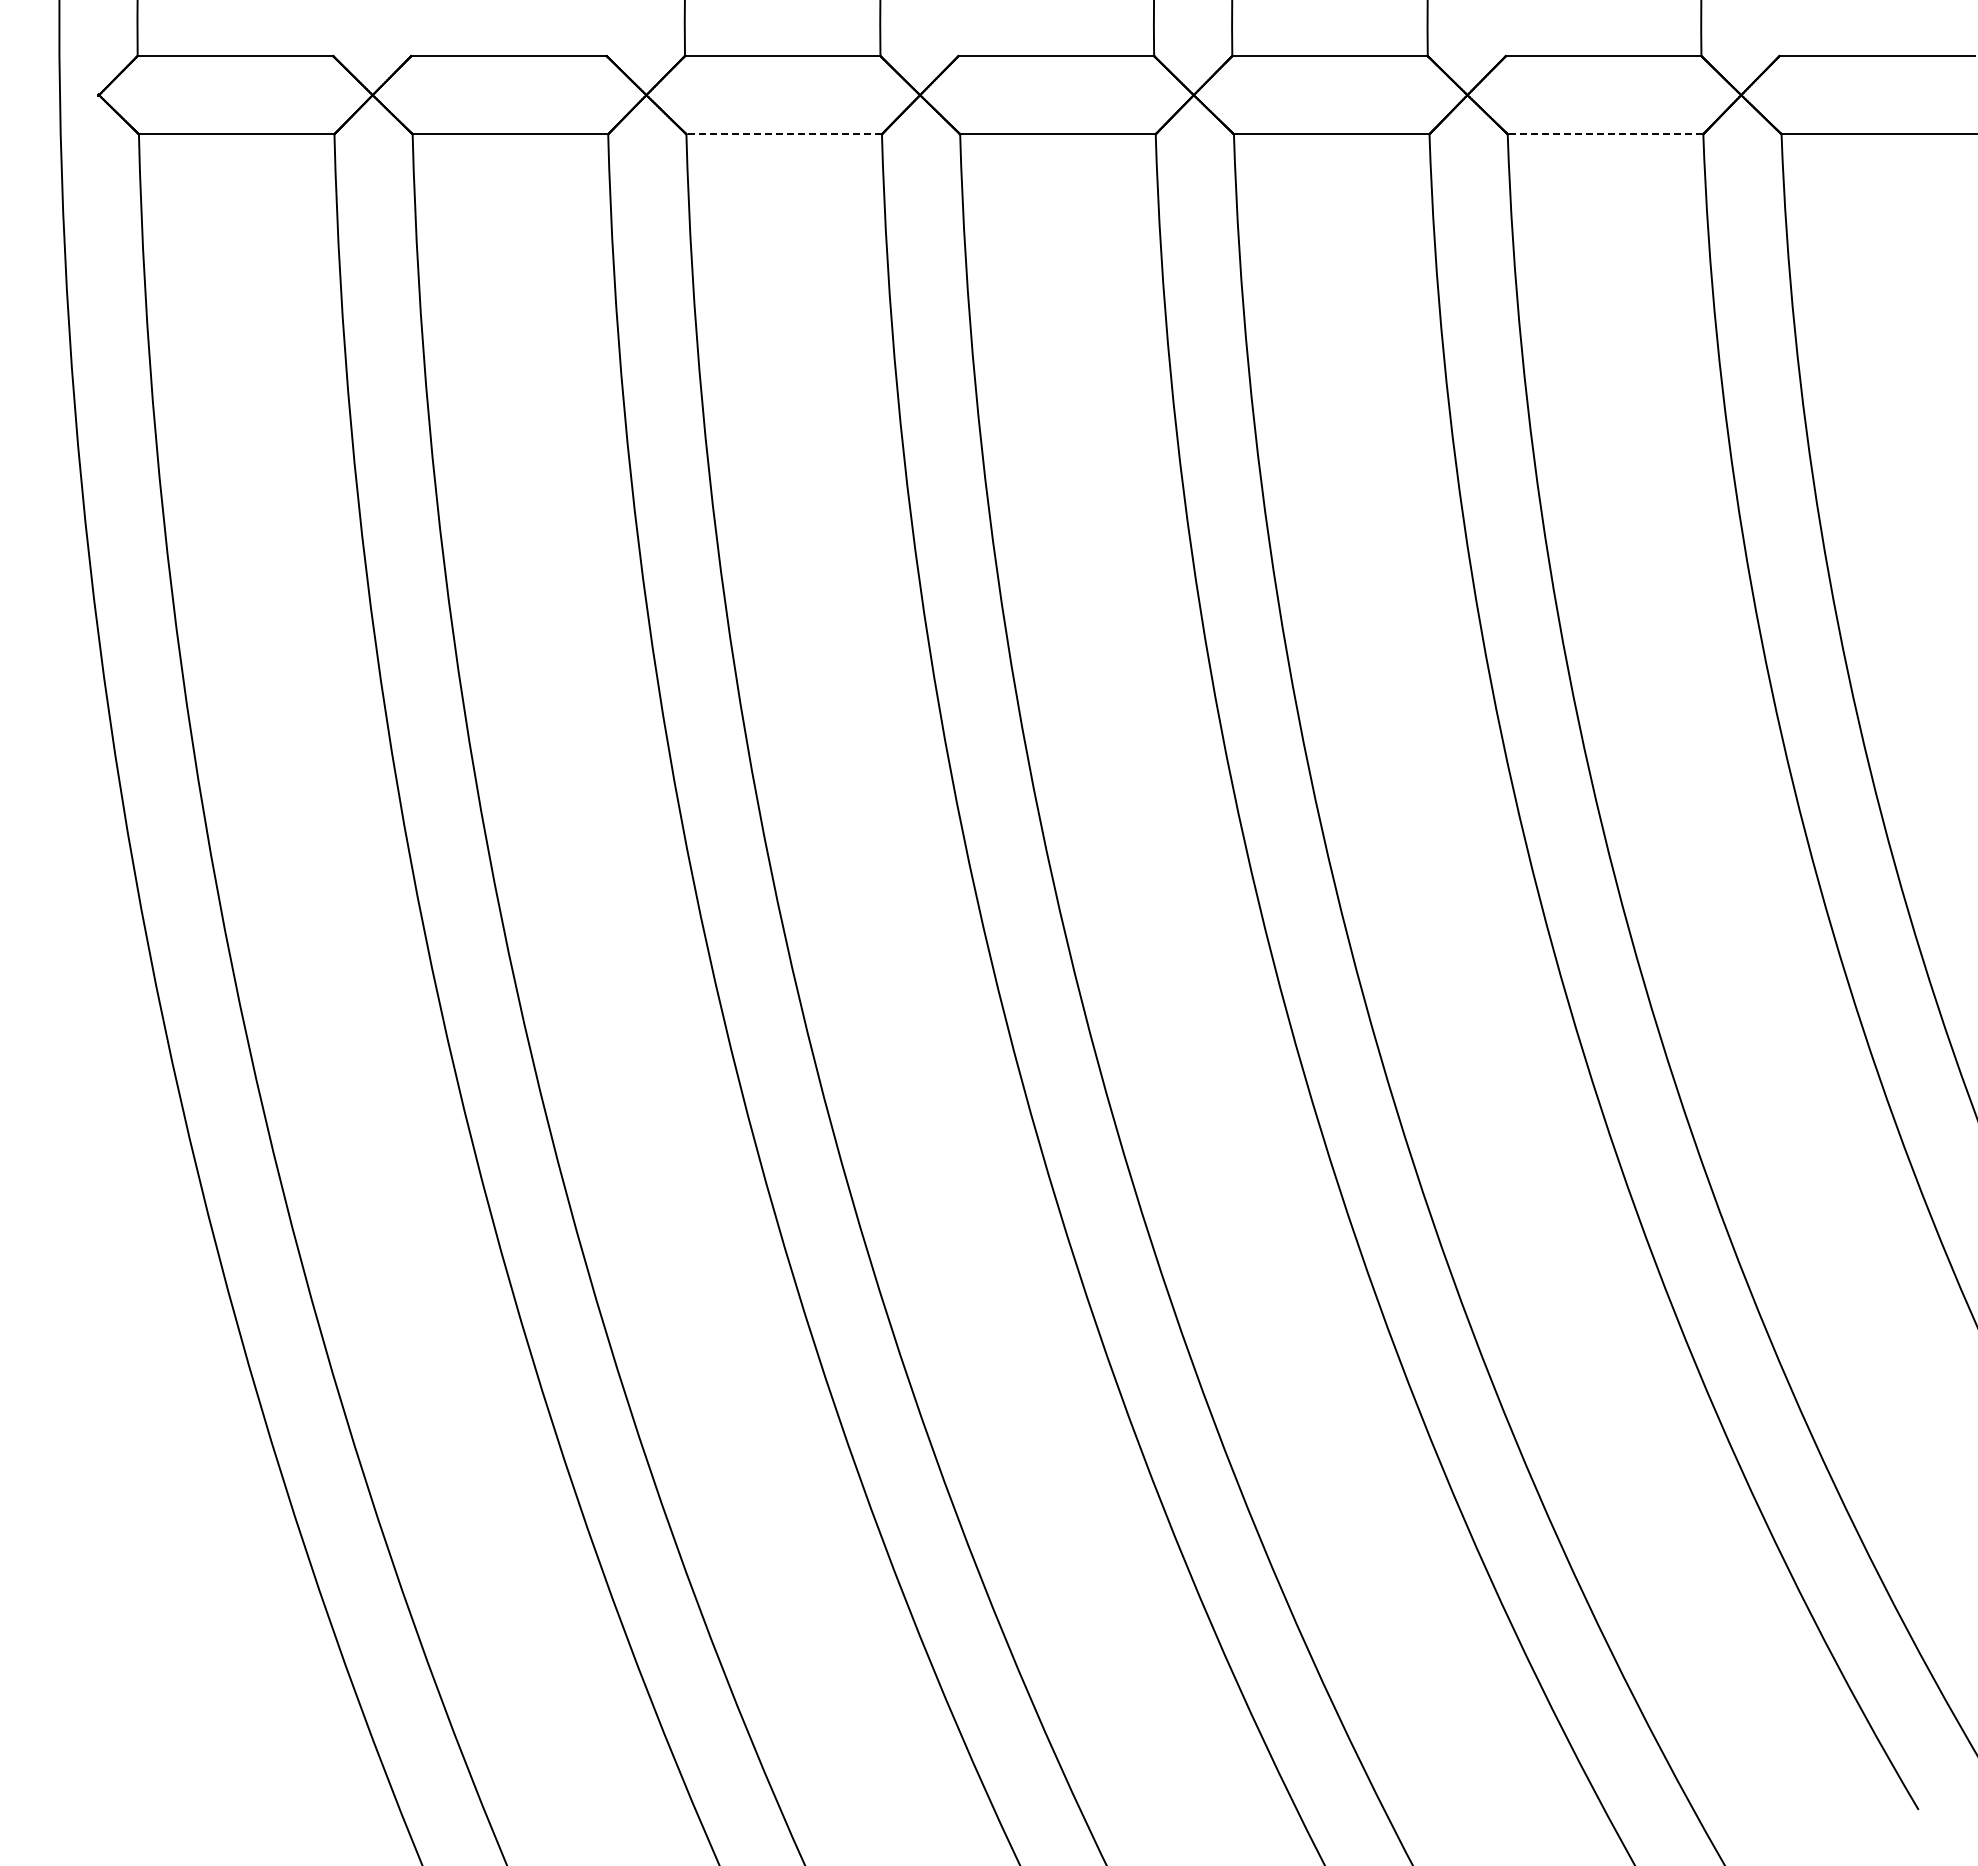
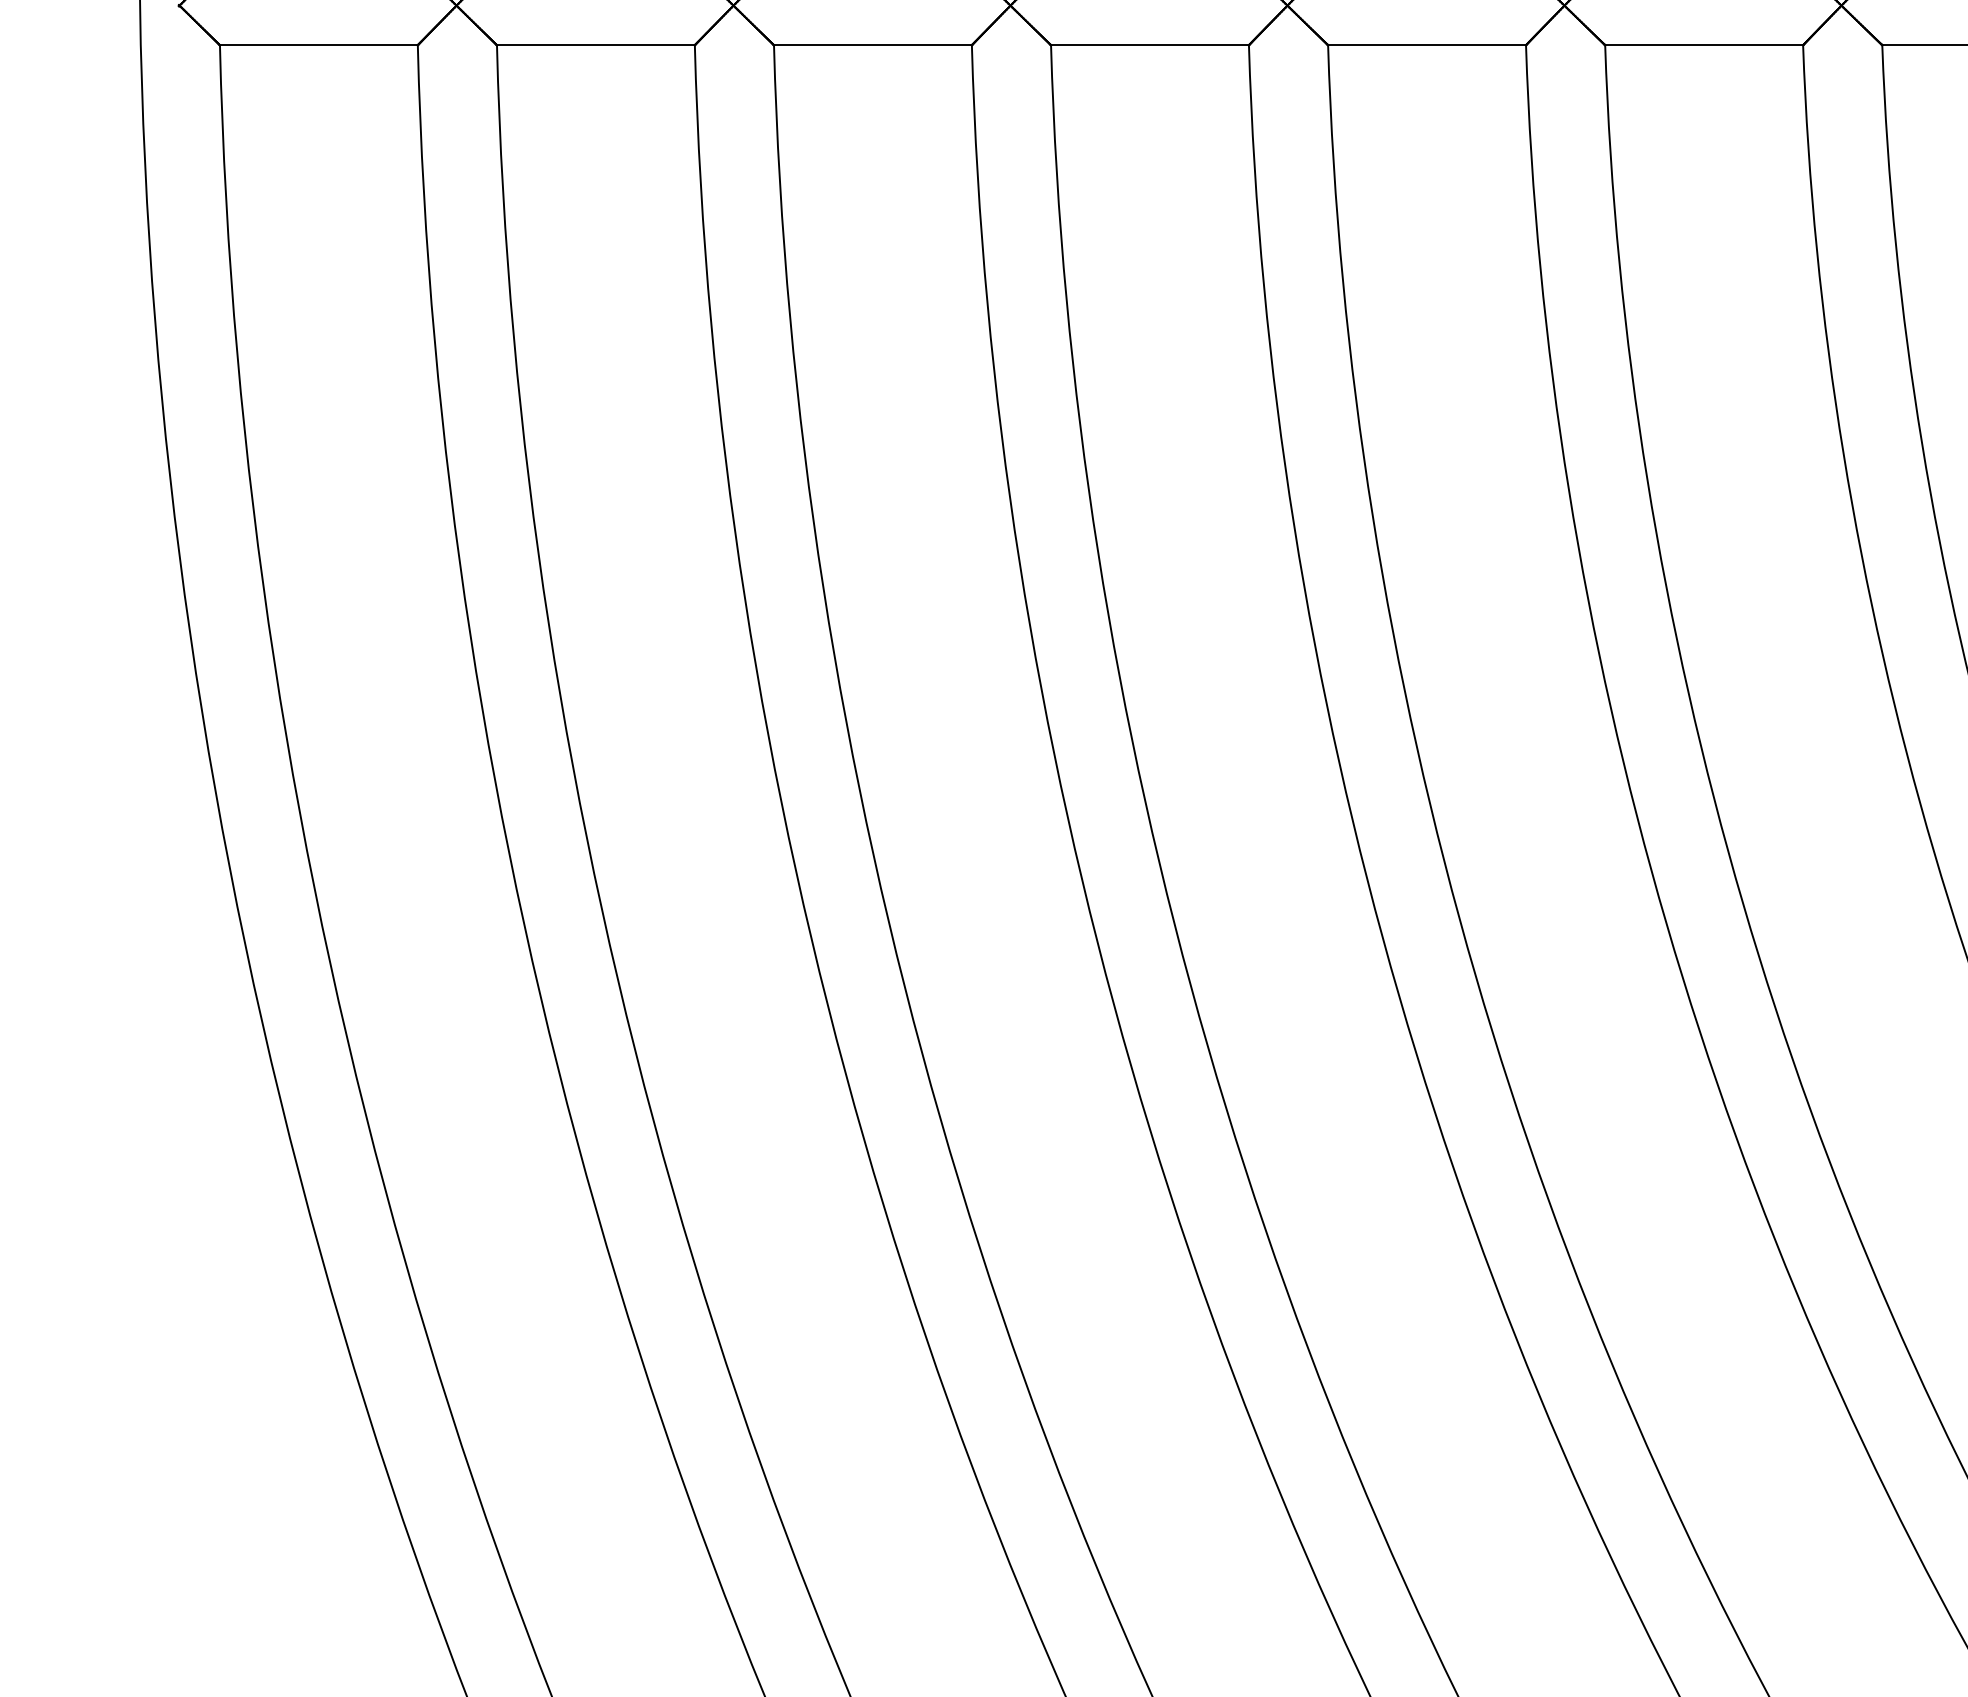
line: (784, 134) -> (873, 45), dashed -> solid
line: (1605, 134) -> (1704, 45), dashed -> solid

